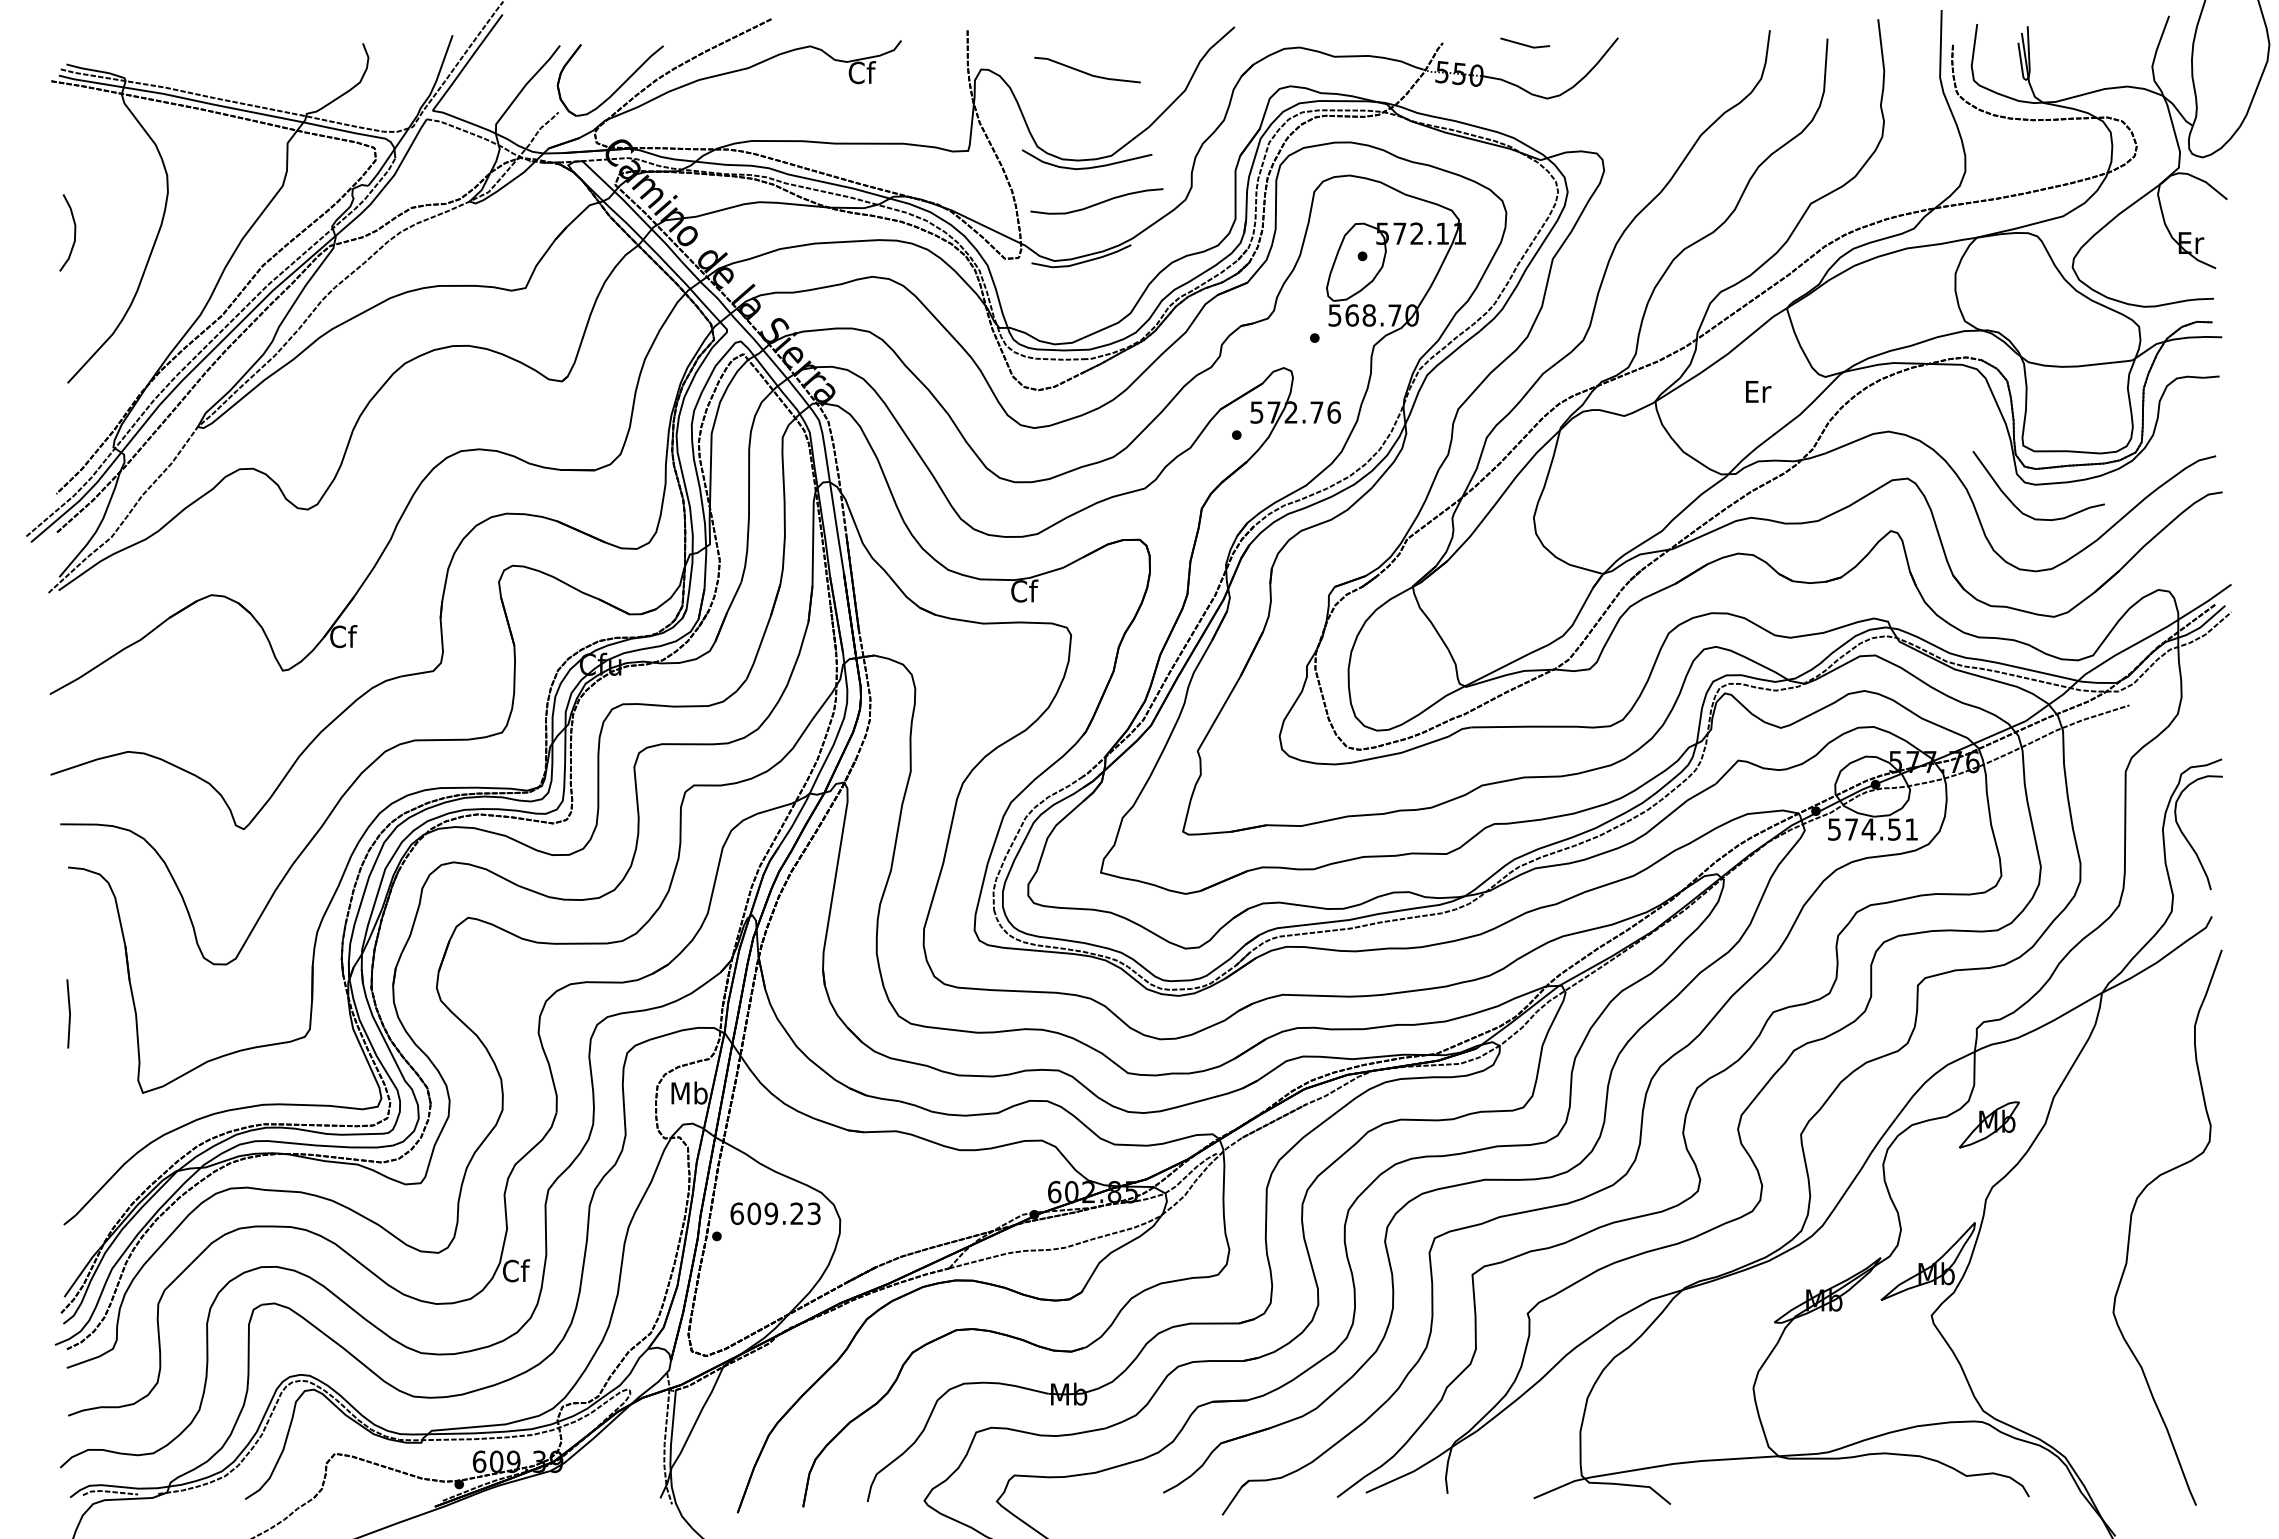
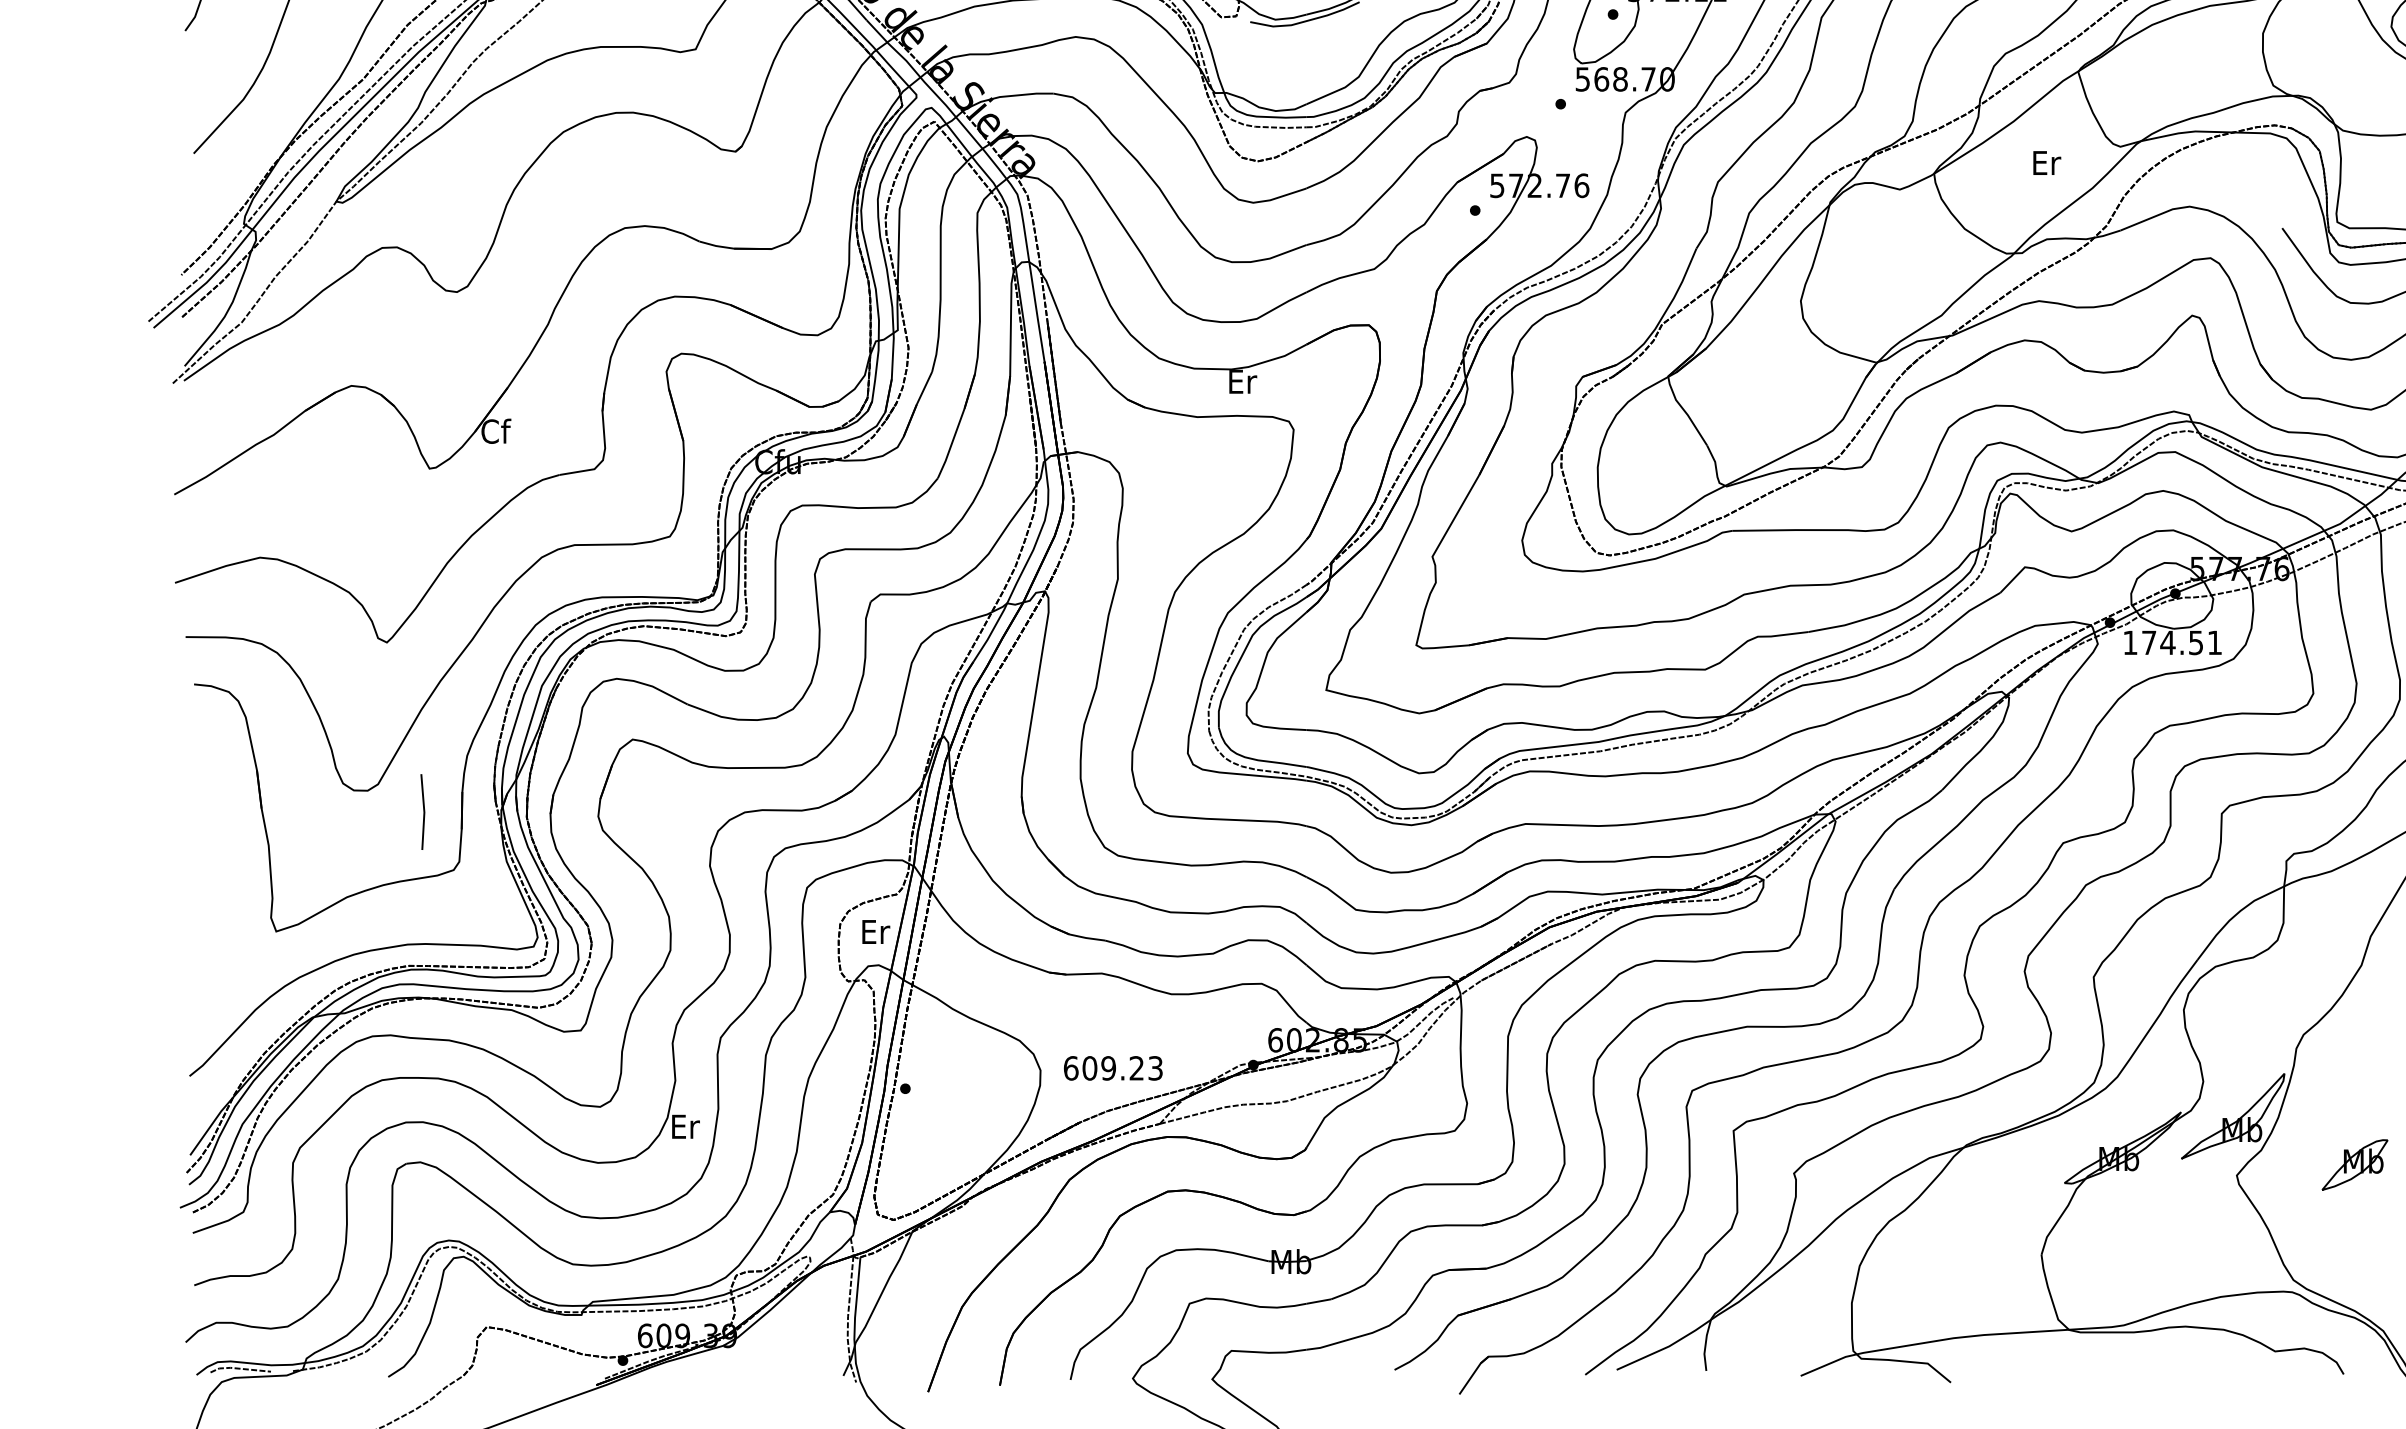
text: (1024, 590) -> (1242, 380), Cf -> Er
text: (1834, 829) -> (2130, 642), 574.51 -> 174.51
line: (69, 1013) -> (423, 811), moved
text: (689, 1092) -> (875, 931), Mb -> Er
part: (1989, 1124) -> (2355, 1164), moved
text: (775, 1213) -> (1113, 1068), moved
text: (516, 1270) -> (685, 1126), Cf -> Er

